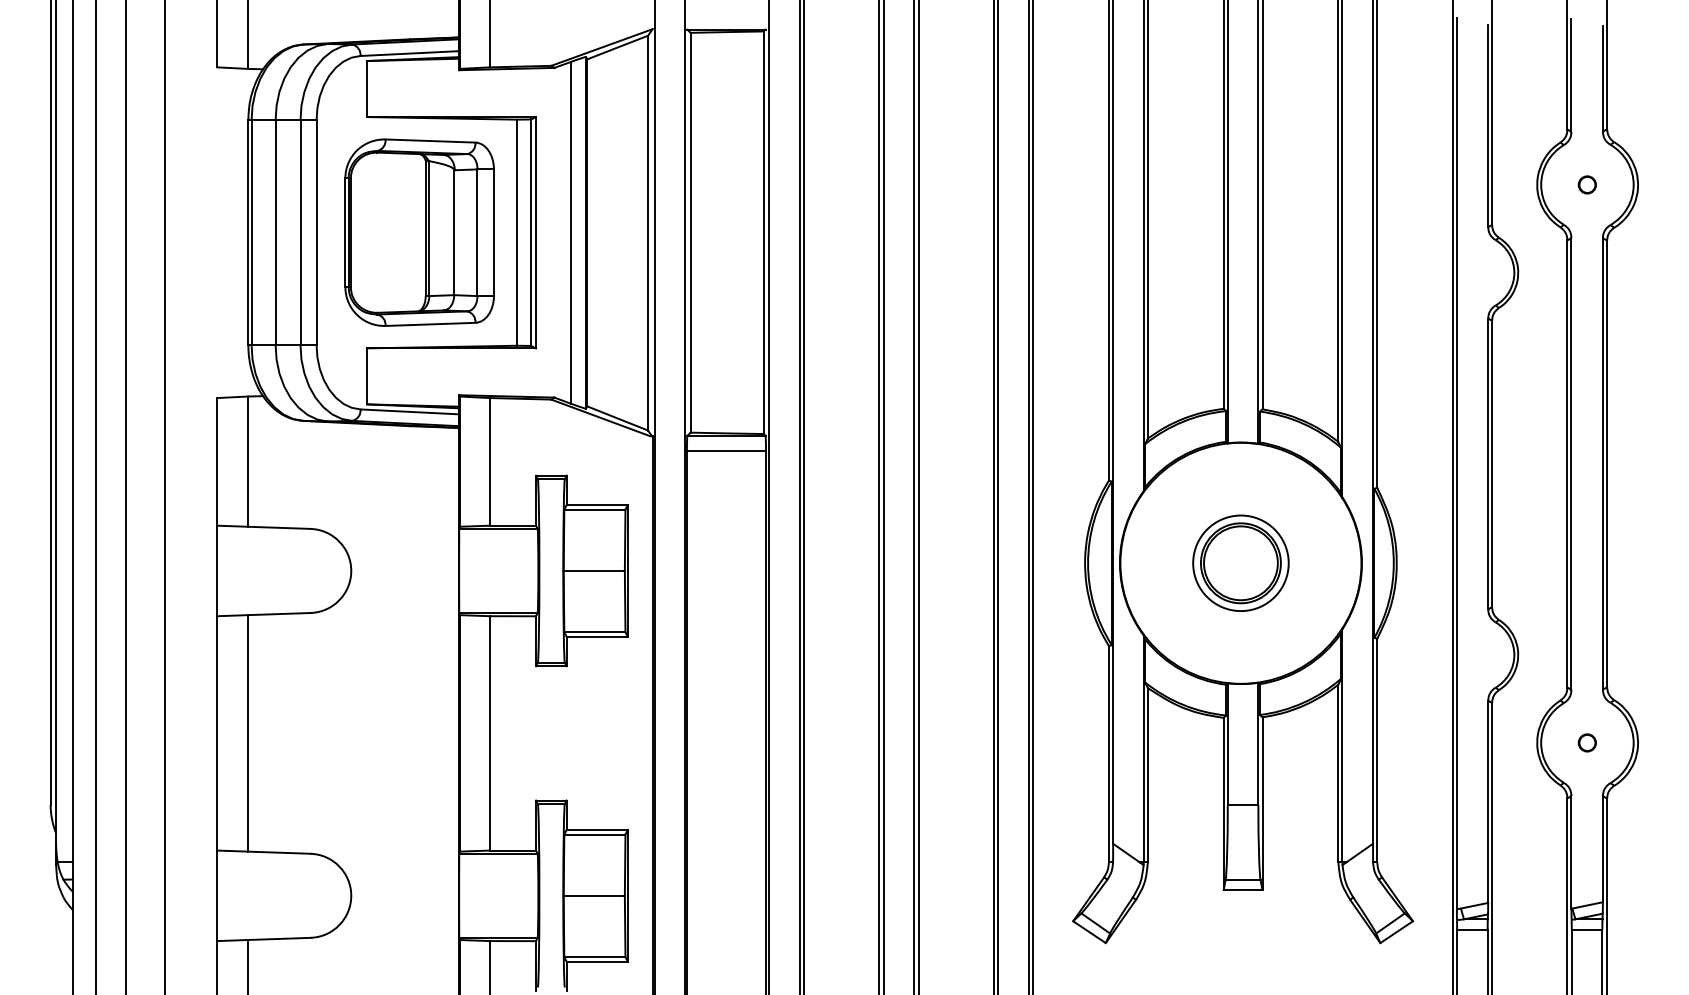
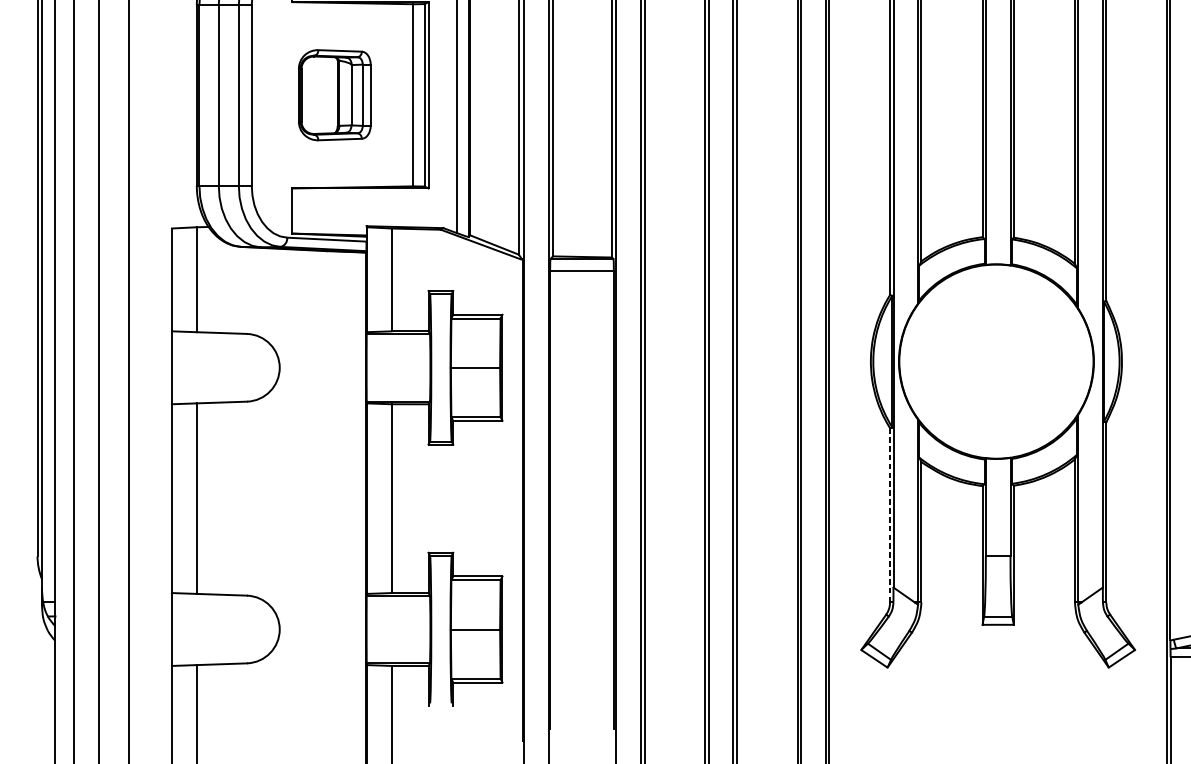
part: (419, 232) -> (334, 95), size x0.6
part: (1240, 562) -> (996, 360), removed
line: (1108, 754) -> (889, 515), solid -> dashed

